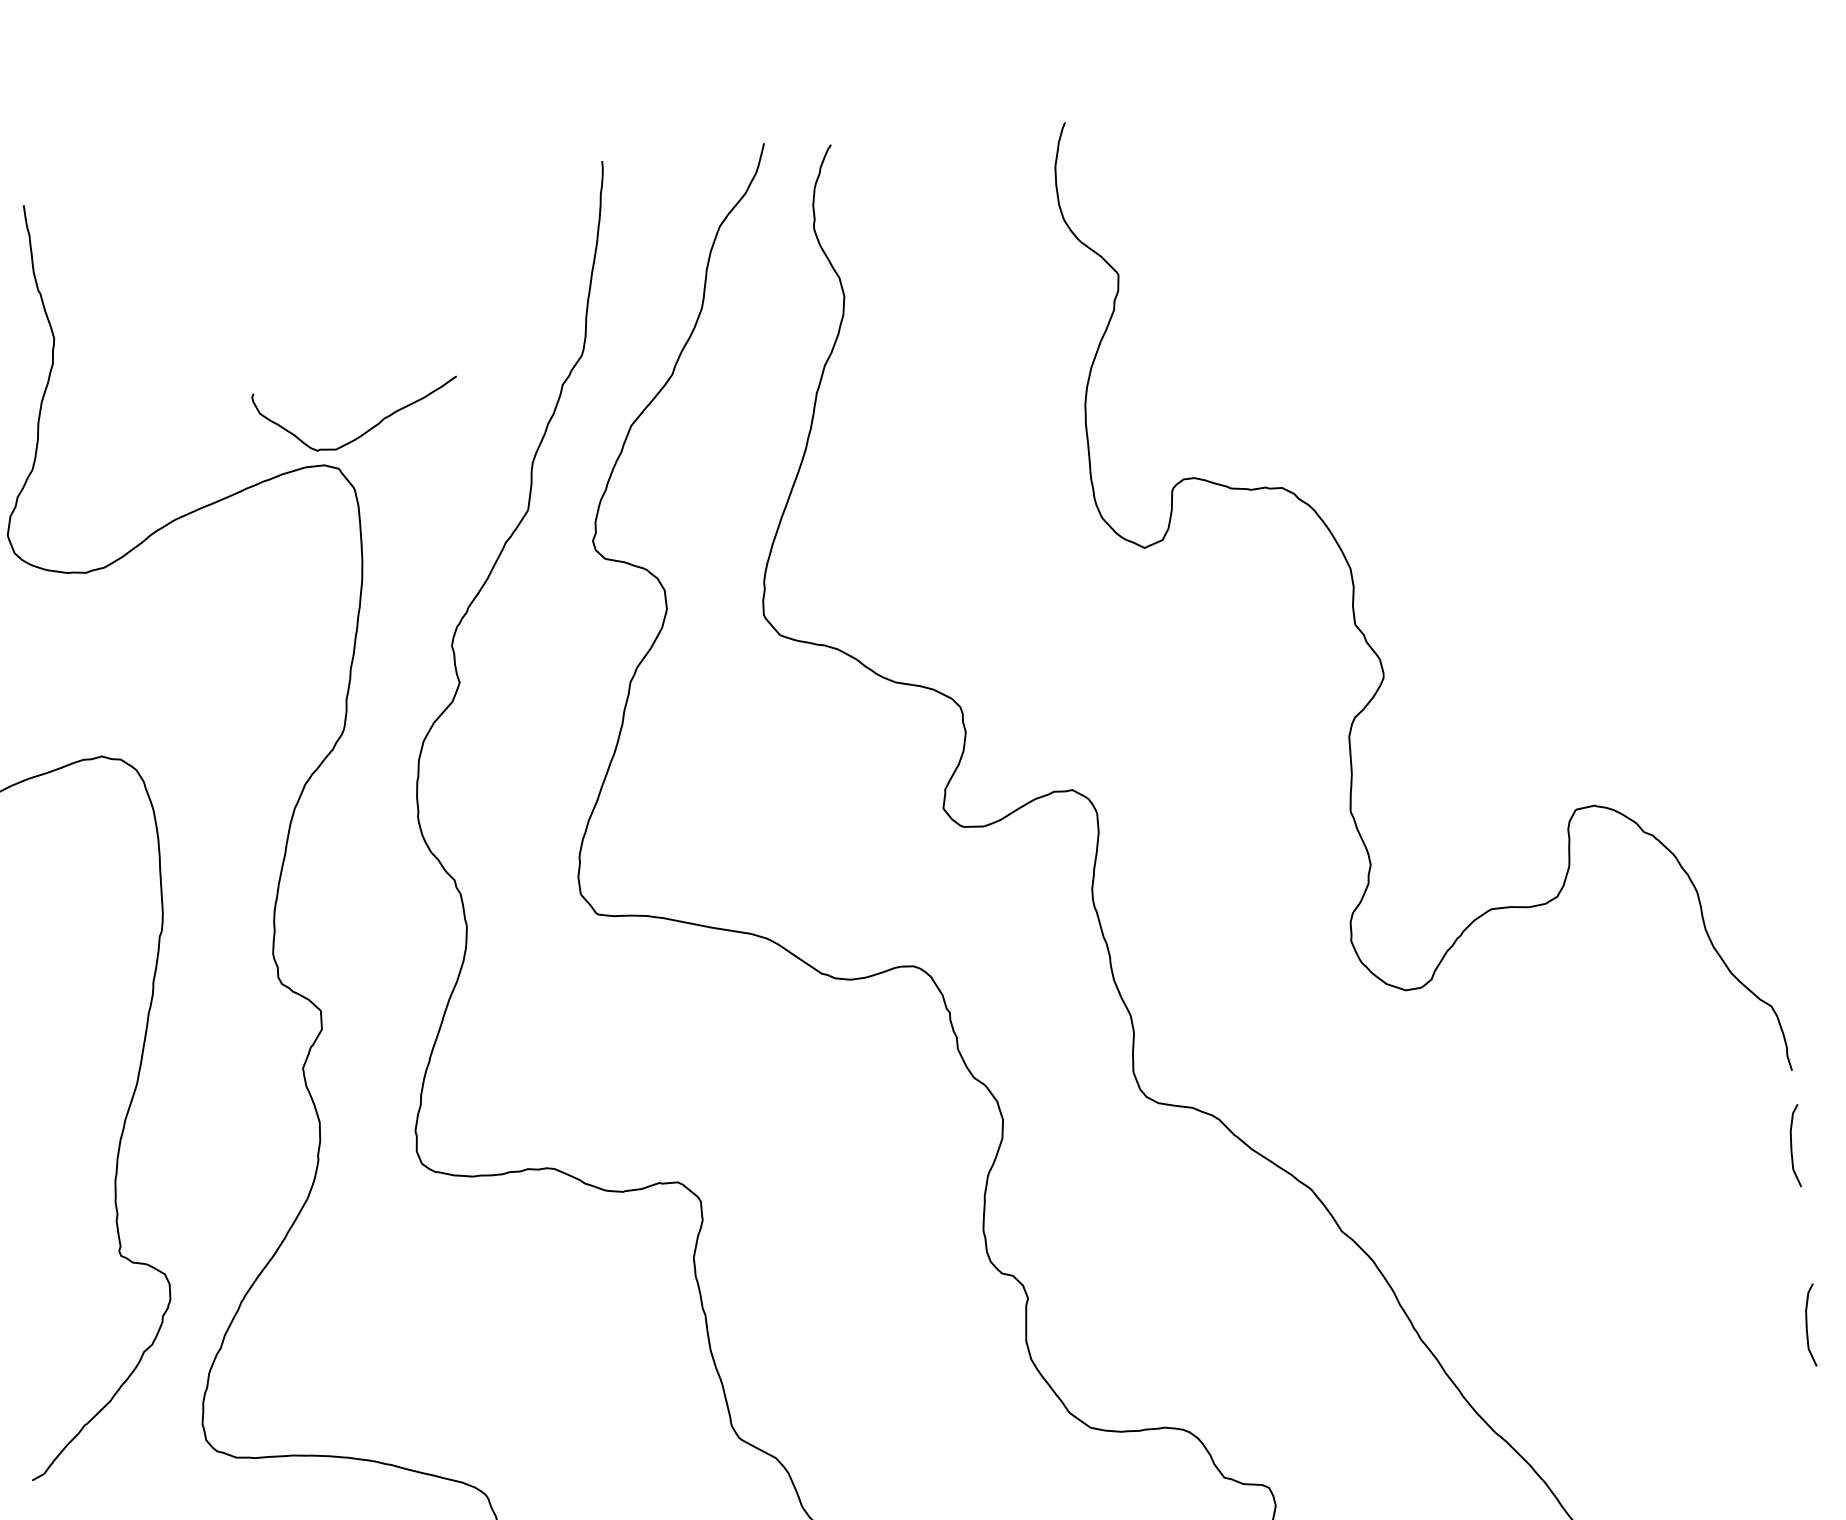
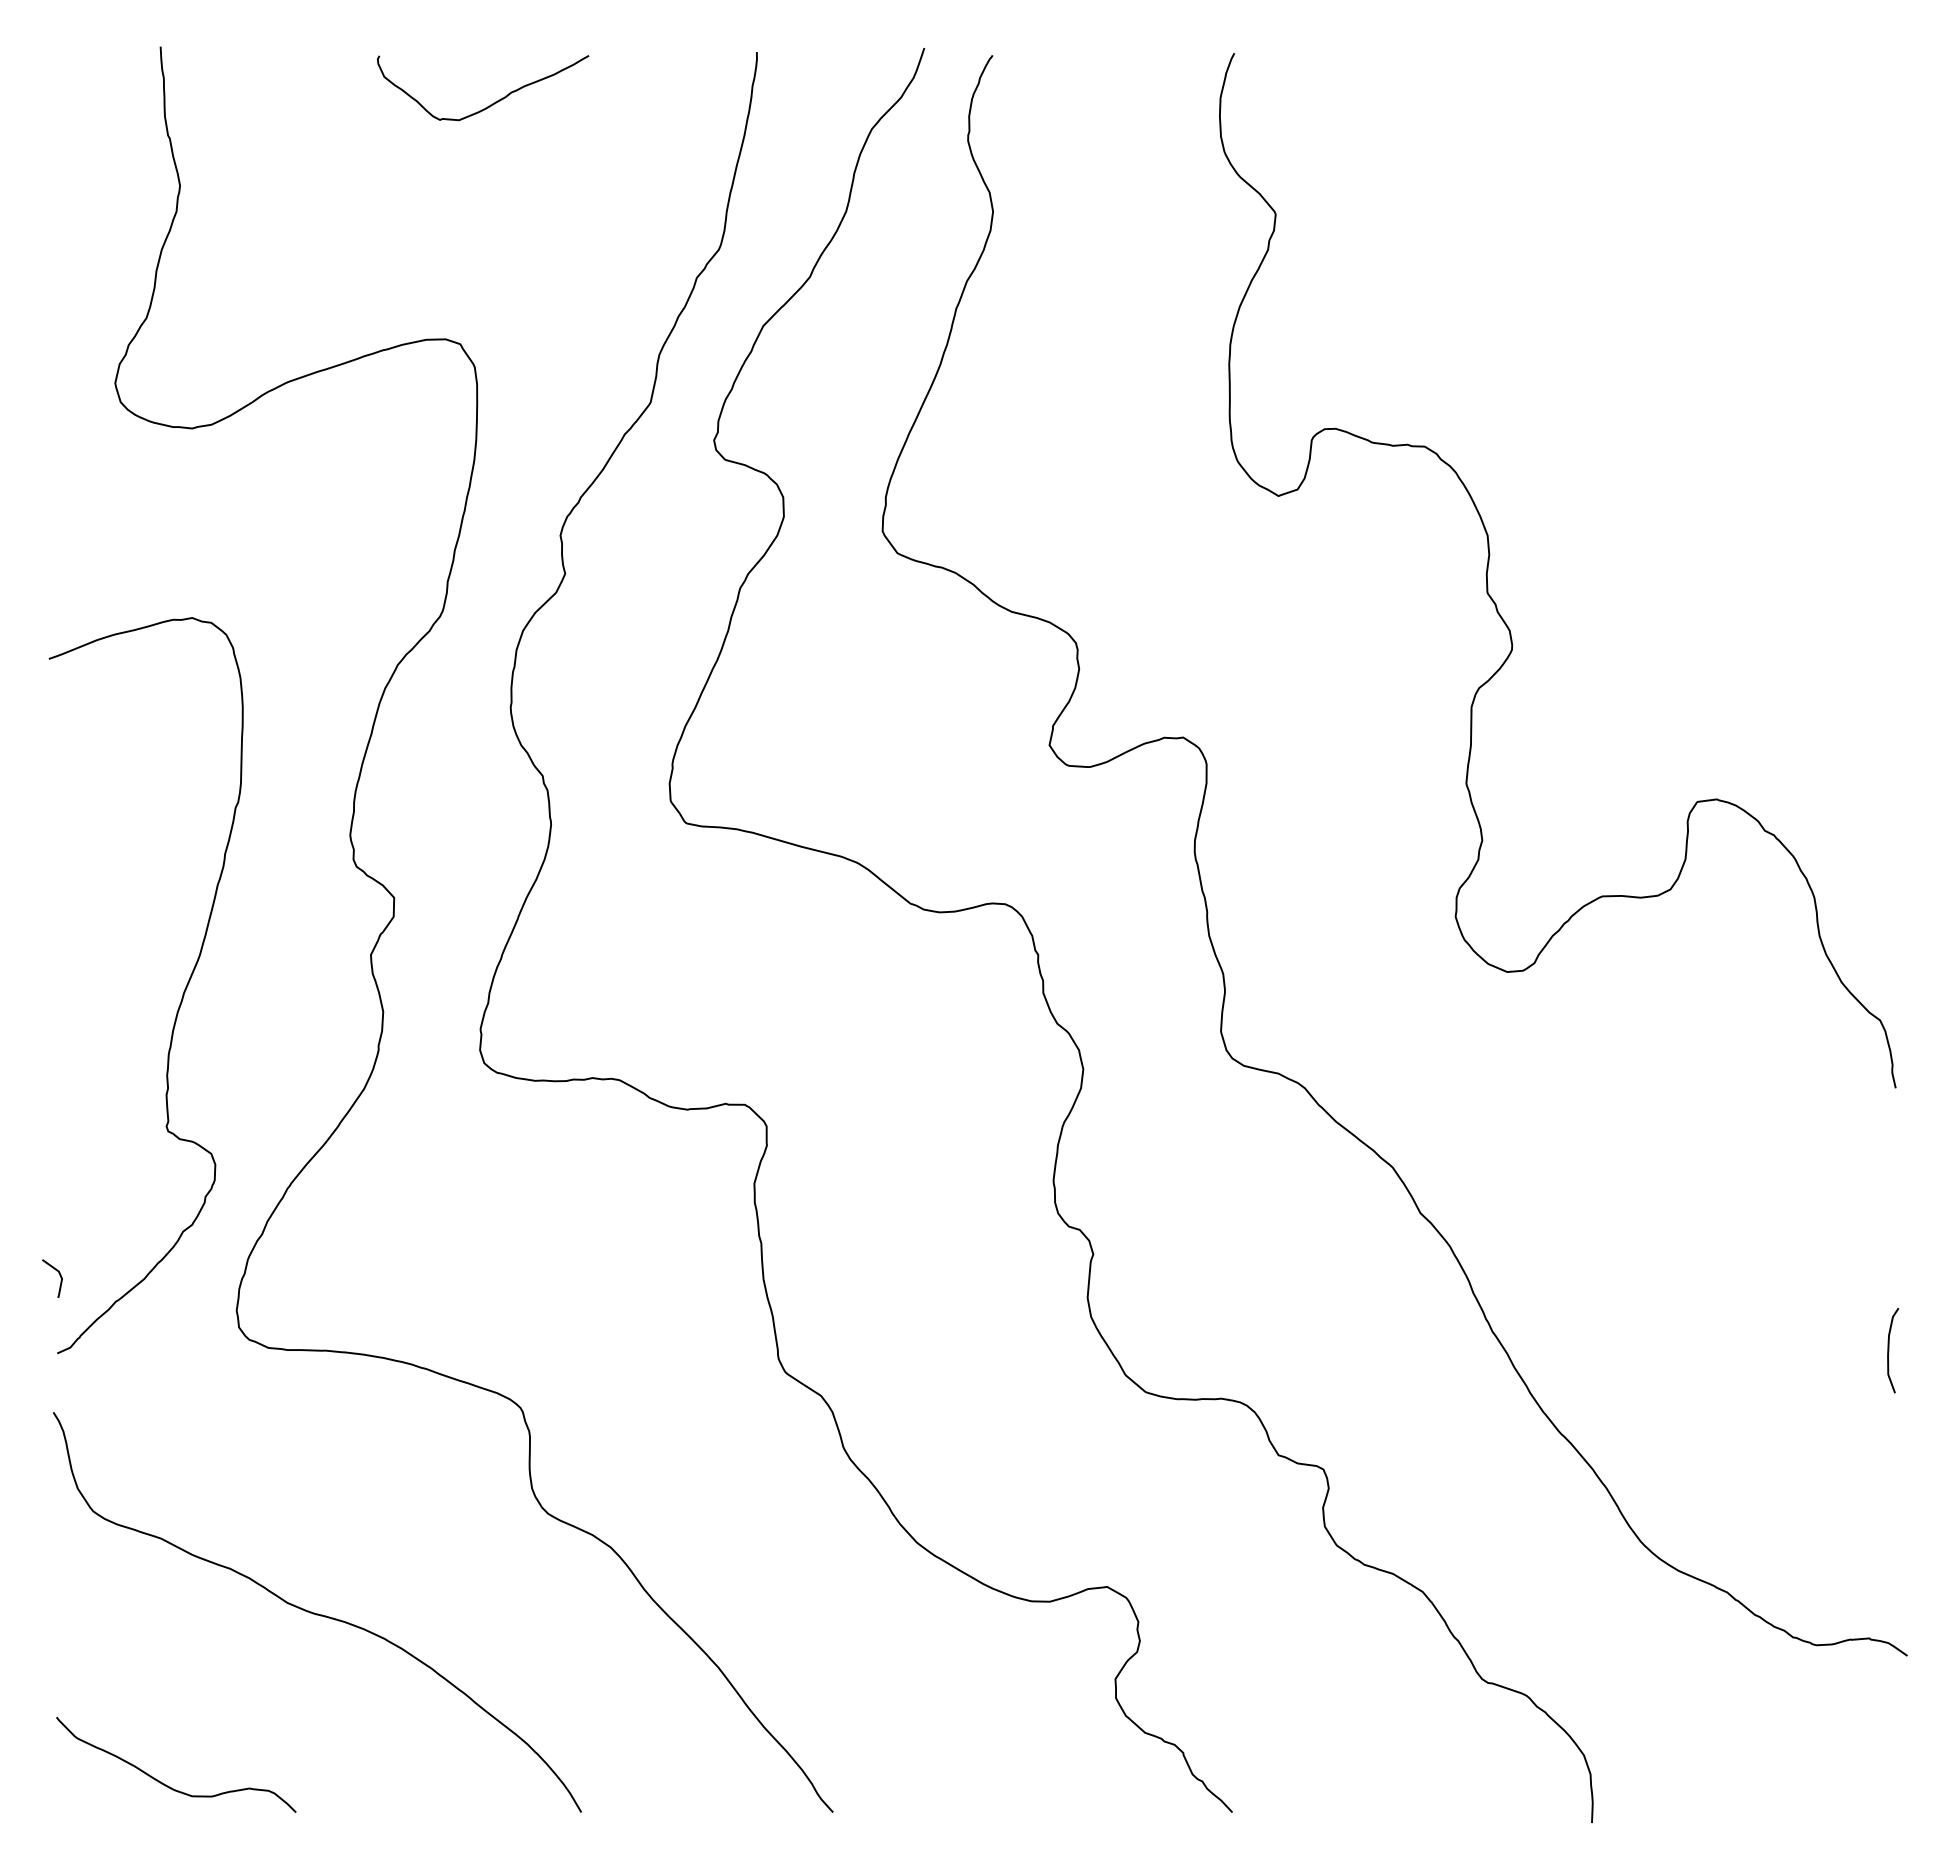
curve: (365, 431) -> (490, 104), moved
curve: (1792, 1146) -> (1889, 1165), removed
line: (27, 1404) -> (59, 1275), added

